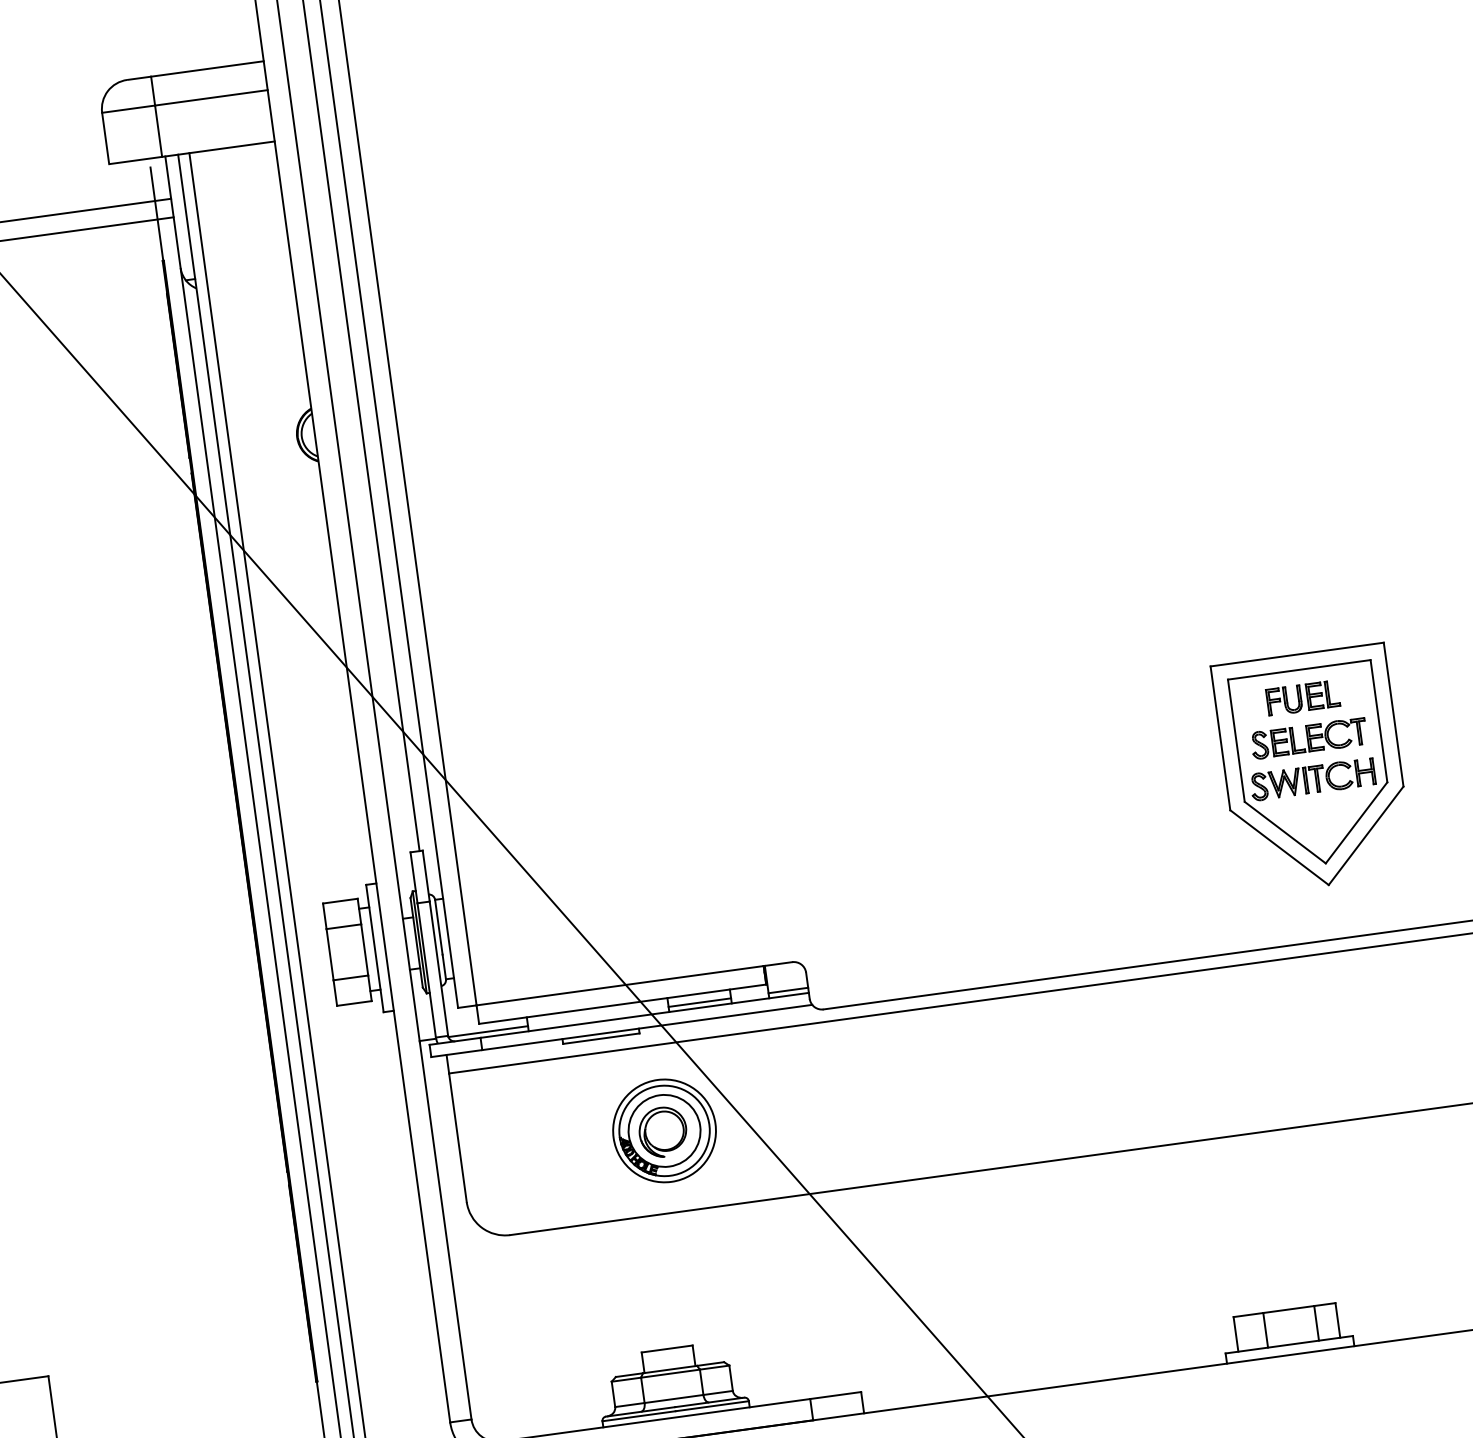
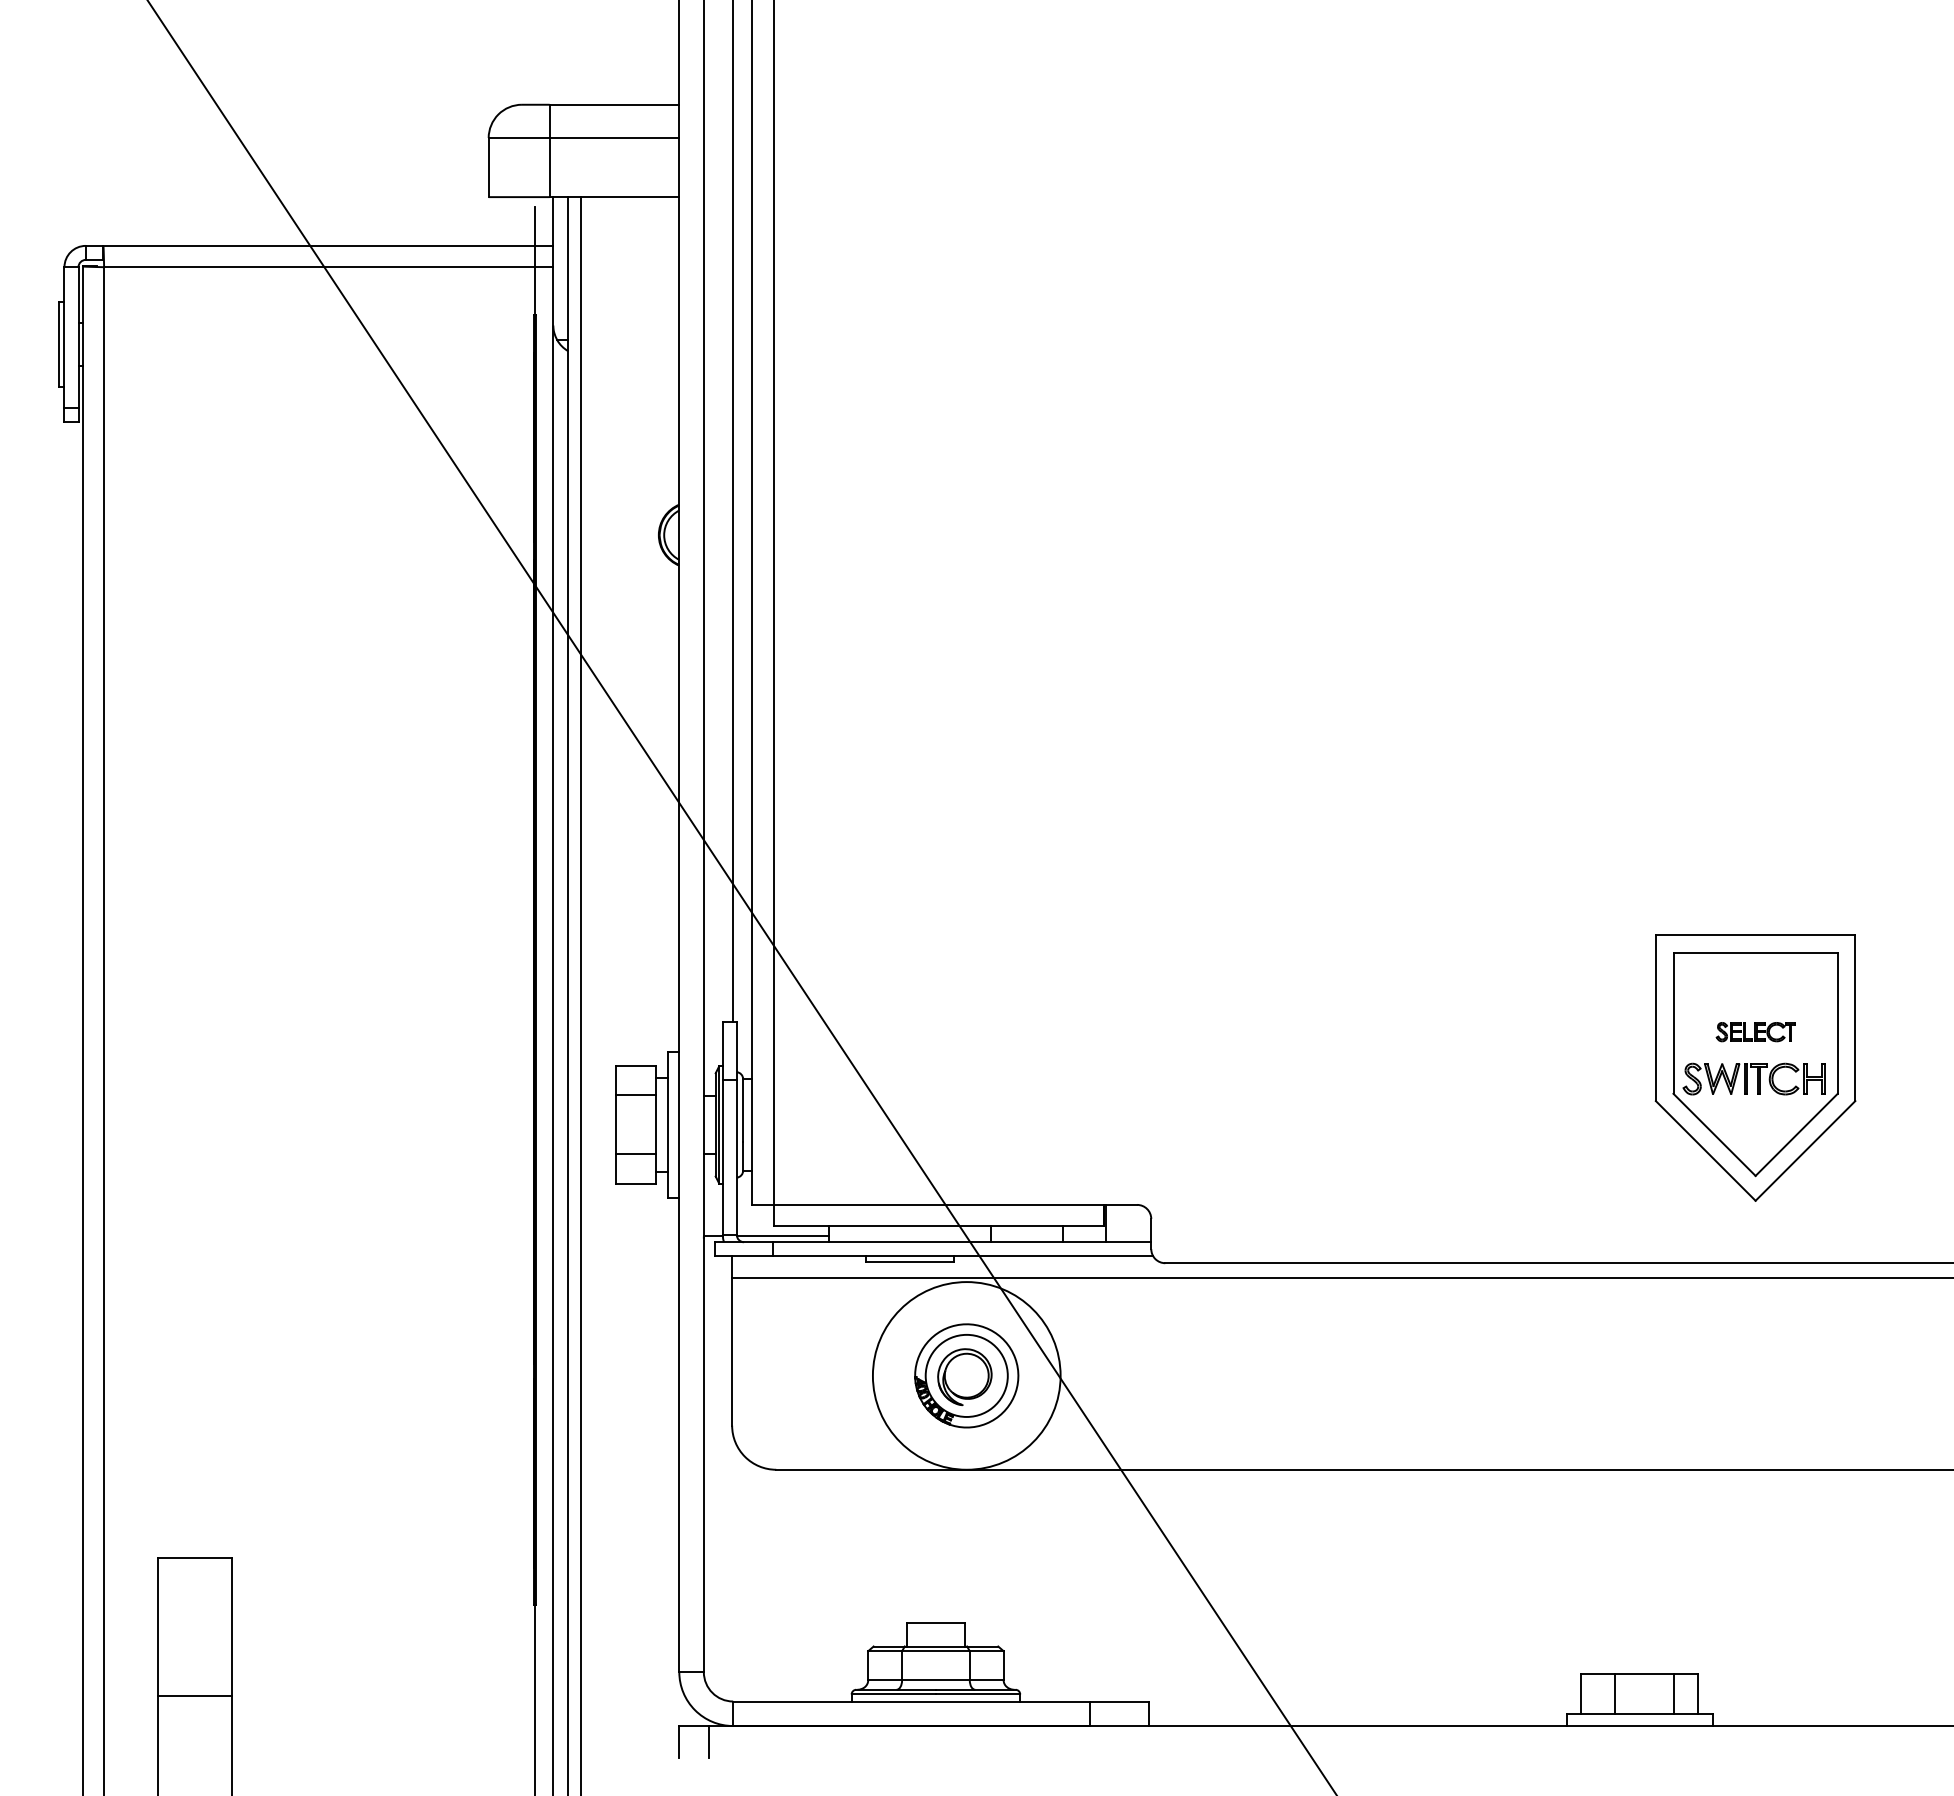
part: (1303, 698) -> (1755, 985), removed
part: (1308, 738) -> (1755, 1031), size x0.6
line: (788, 990) -> (1128, 1236), removed
line: (699, 1002) -> (1026, 1236), removed
circle: (664, 1130) -> (966, 1375), size x1.6

